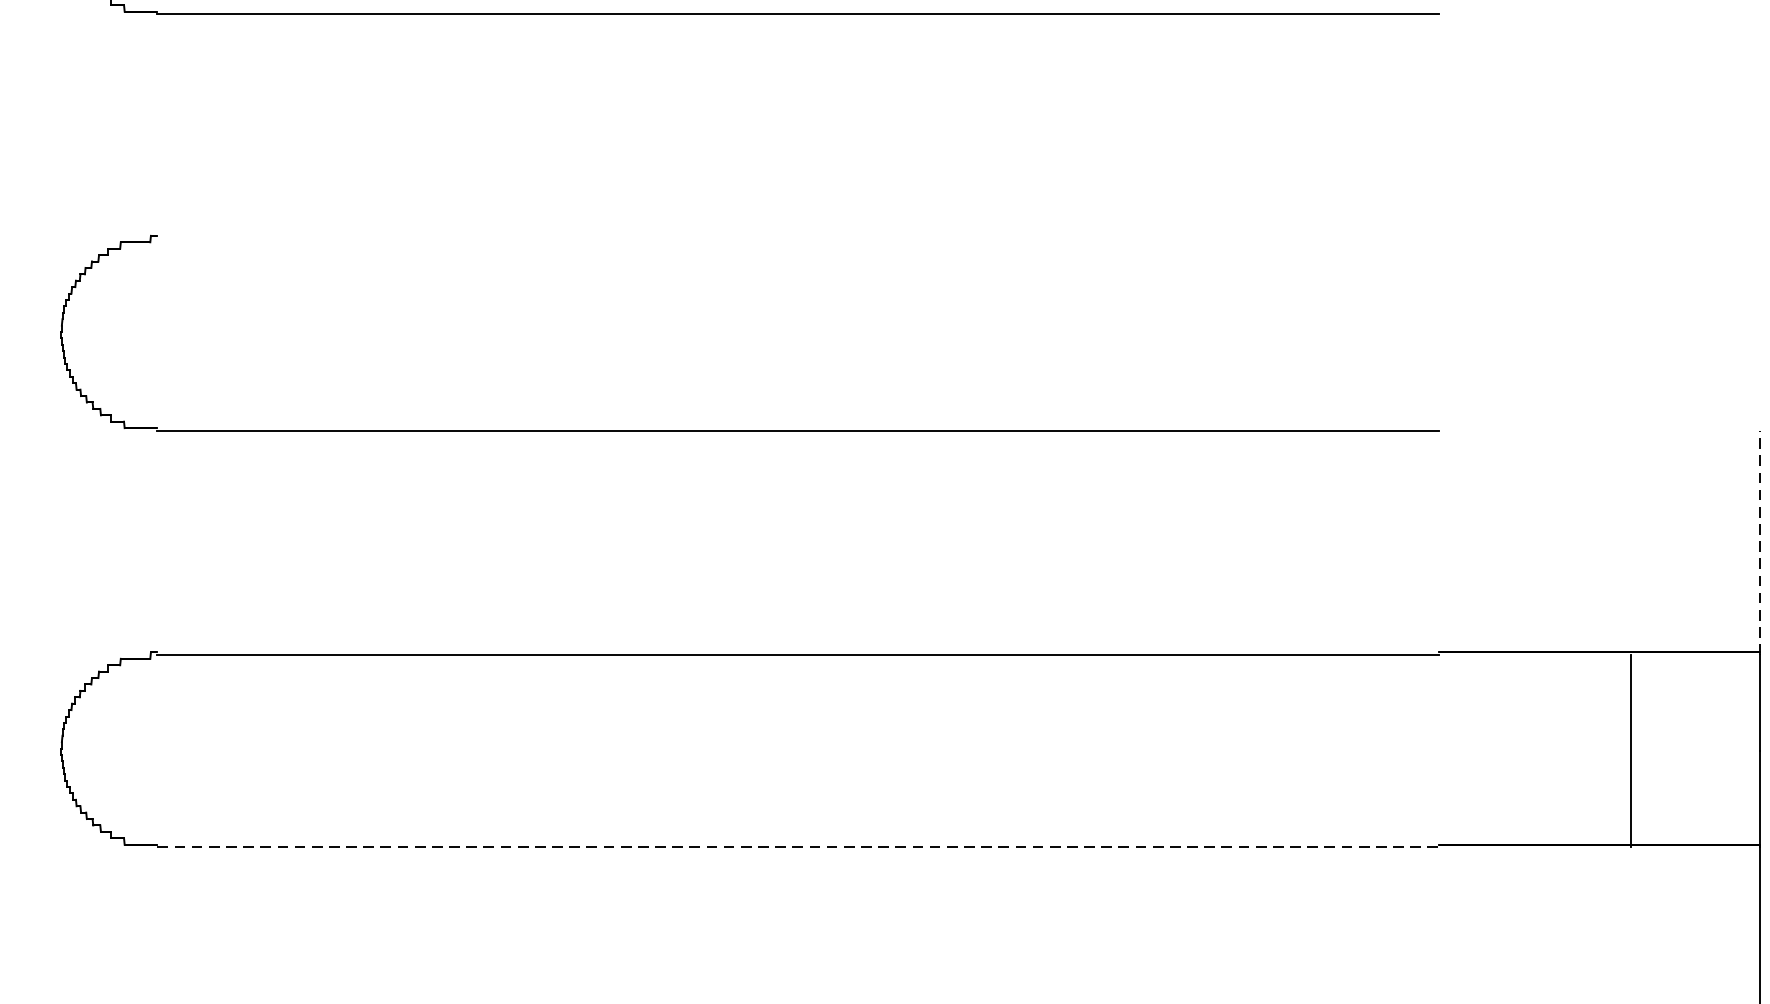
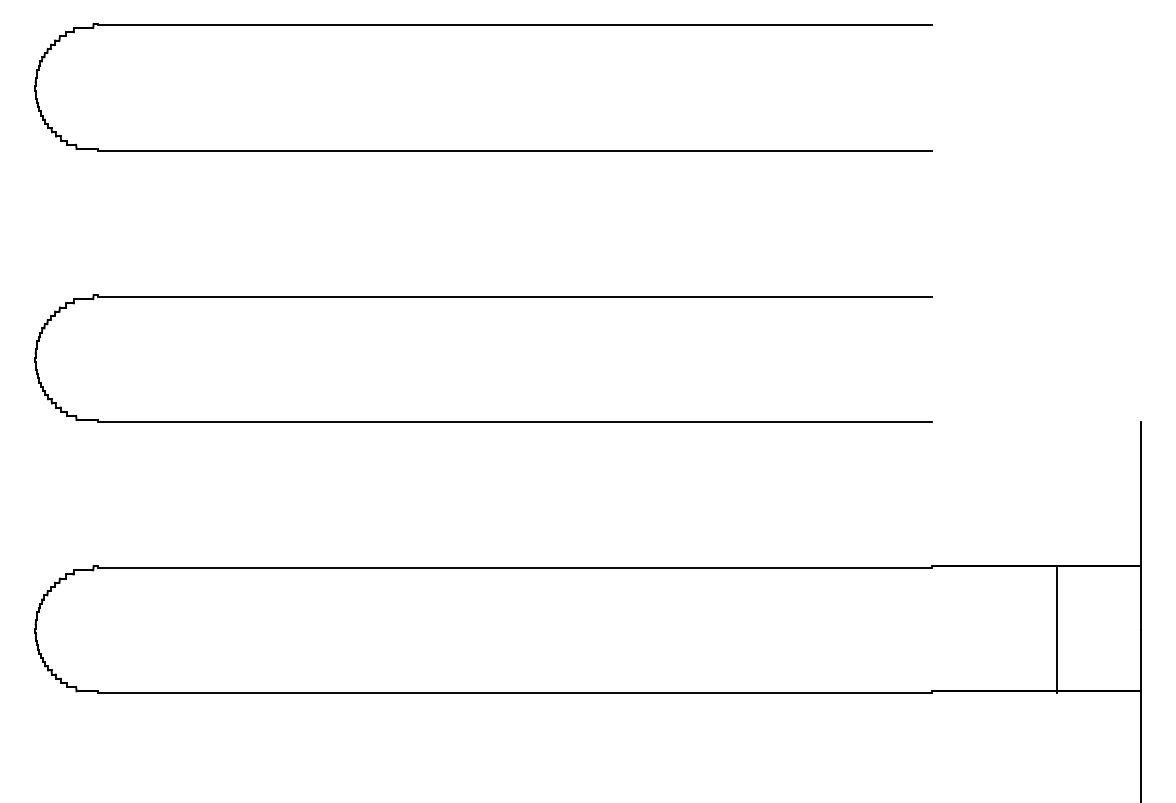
line: (797, 238) -> (514, 296), added
line: (1759, 542) -> (1140, 494), dashed -> solid
line: (798, 846) -> (515, 692), dashed -> solid

